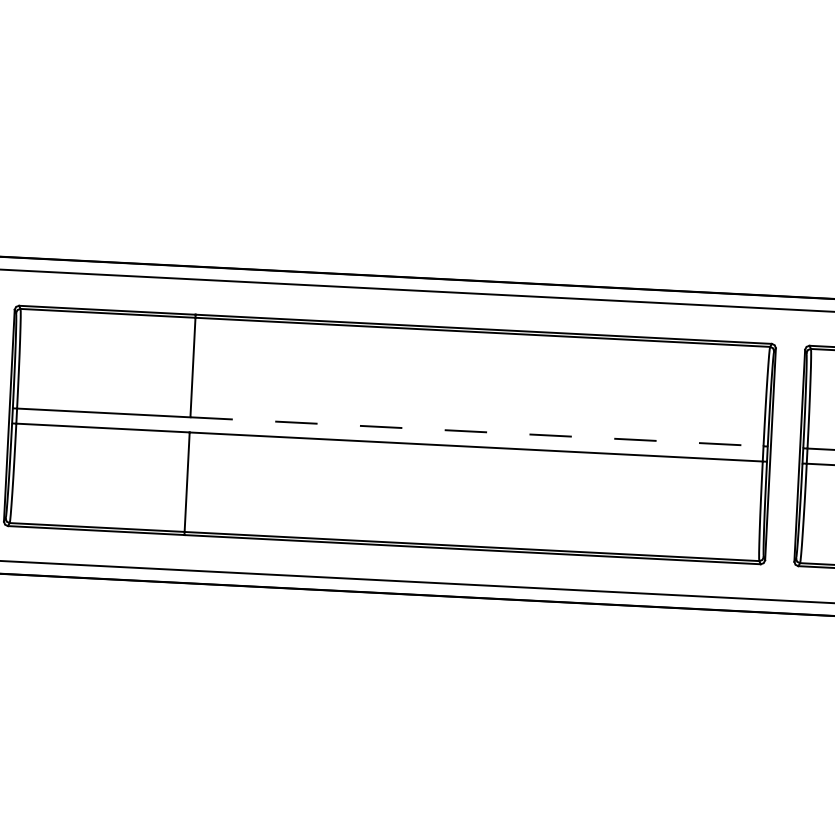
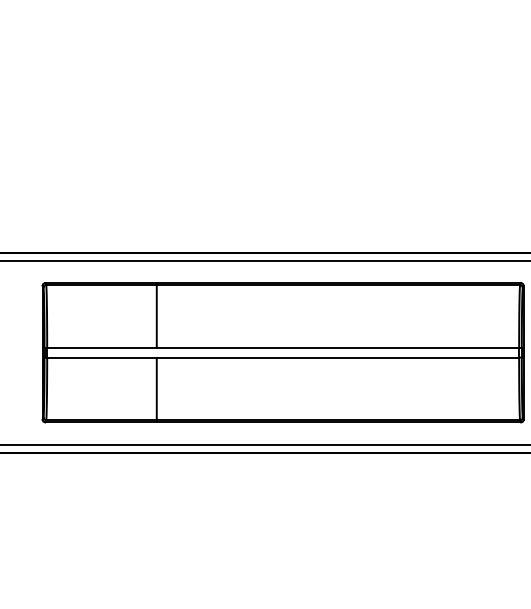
line: (477, 431) -> (338, 347), dashed -> solid

